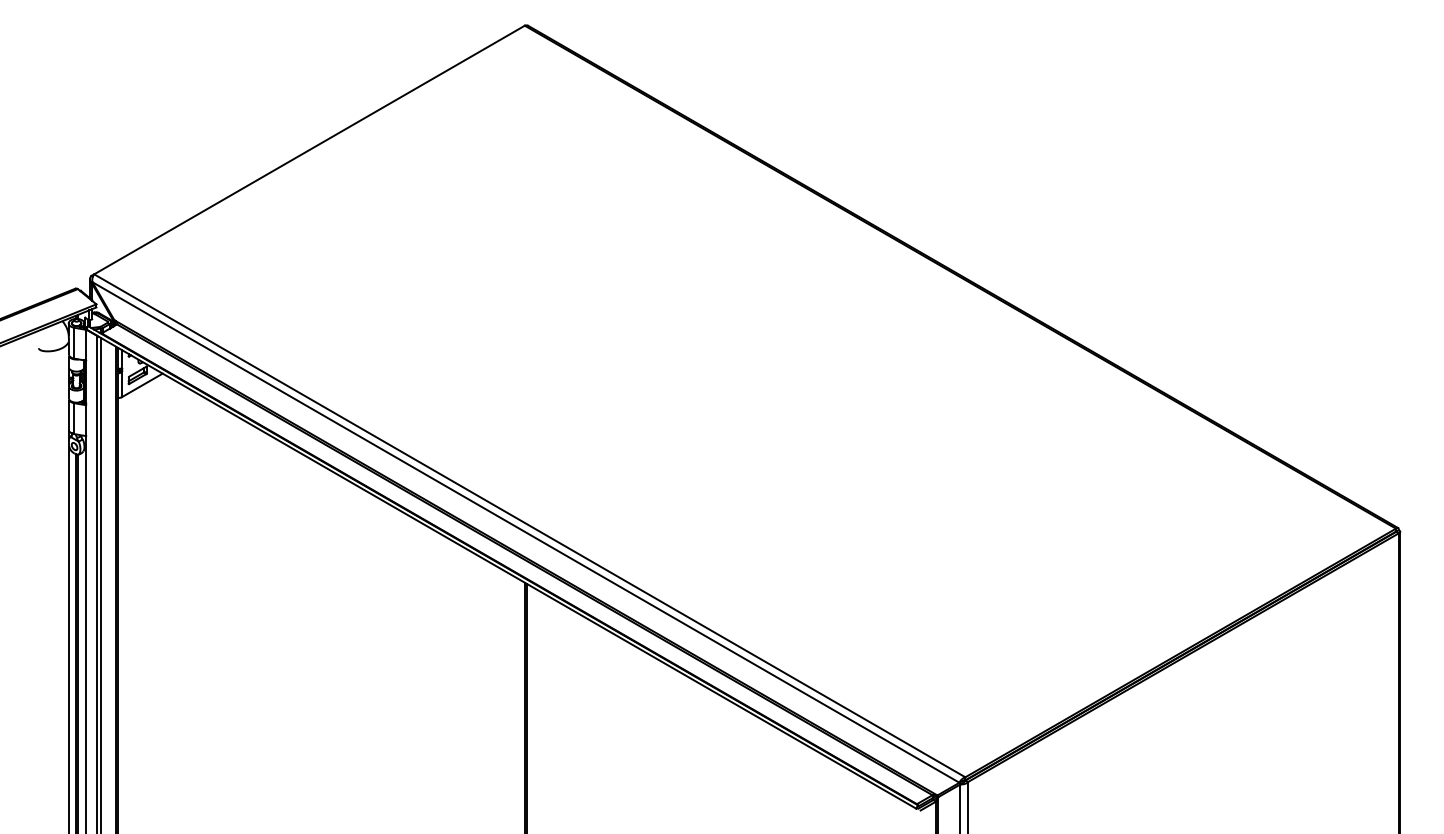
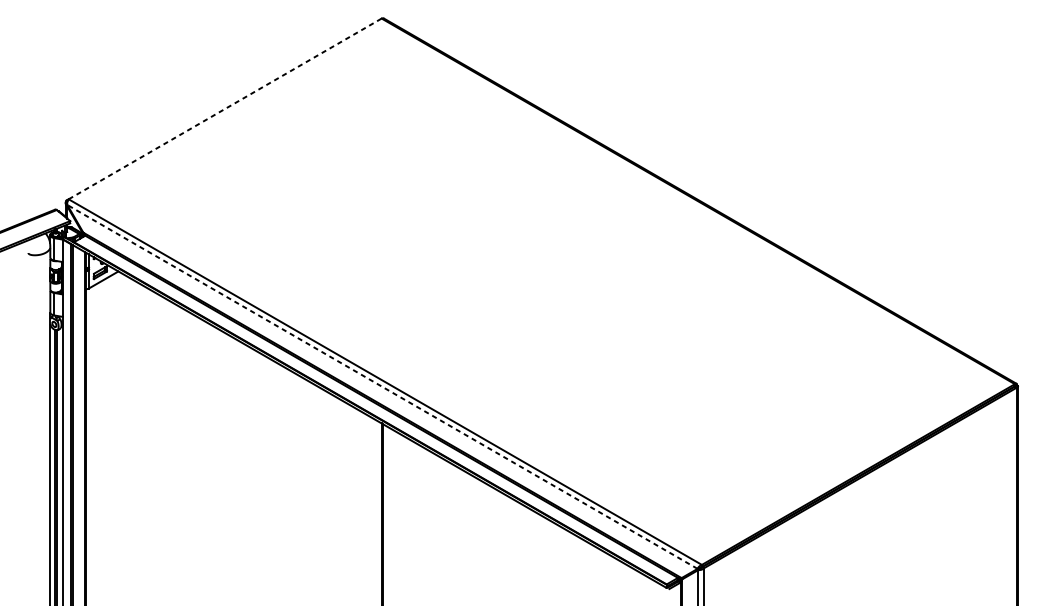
line: (309, 150) -> (225, 109), solid -> dashed
line: (525, 532) -> (382, 386), solid -> dashed

